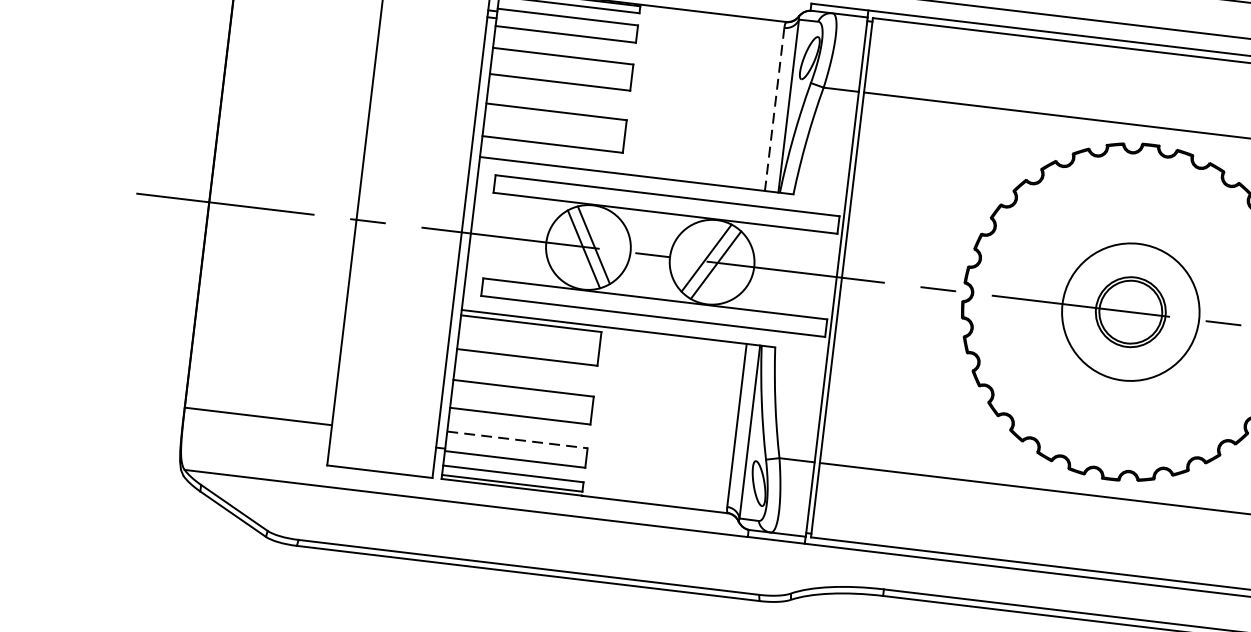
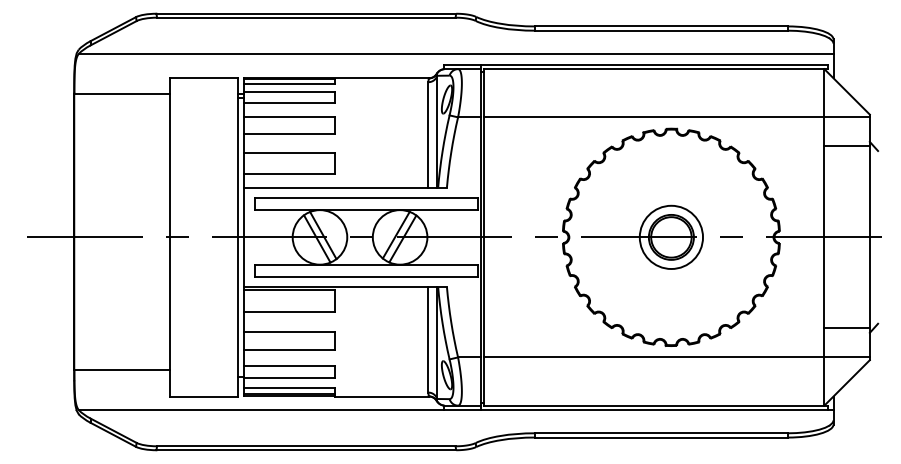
line: (774, 110) -> (428, 135), dashed -> solid
circle: (1131, 310) -> (671, 236), size x0.71
line: (517, 439) -> (289, 365), dashed -> solid

